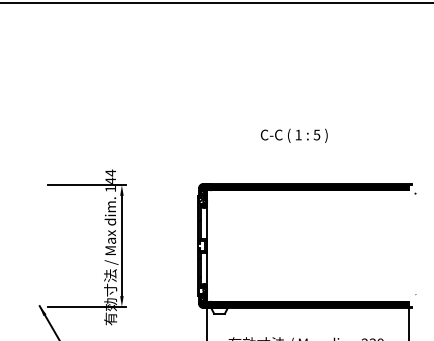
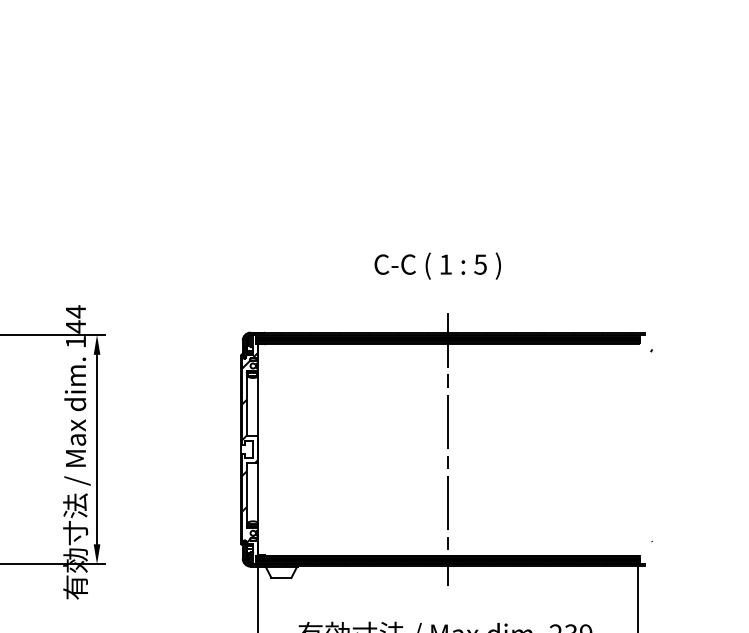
text: (294, 135) -> (438, 265), moved
line: (307, 245) -> (447, 448), added

